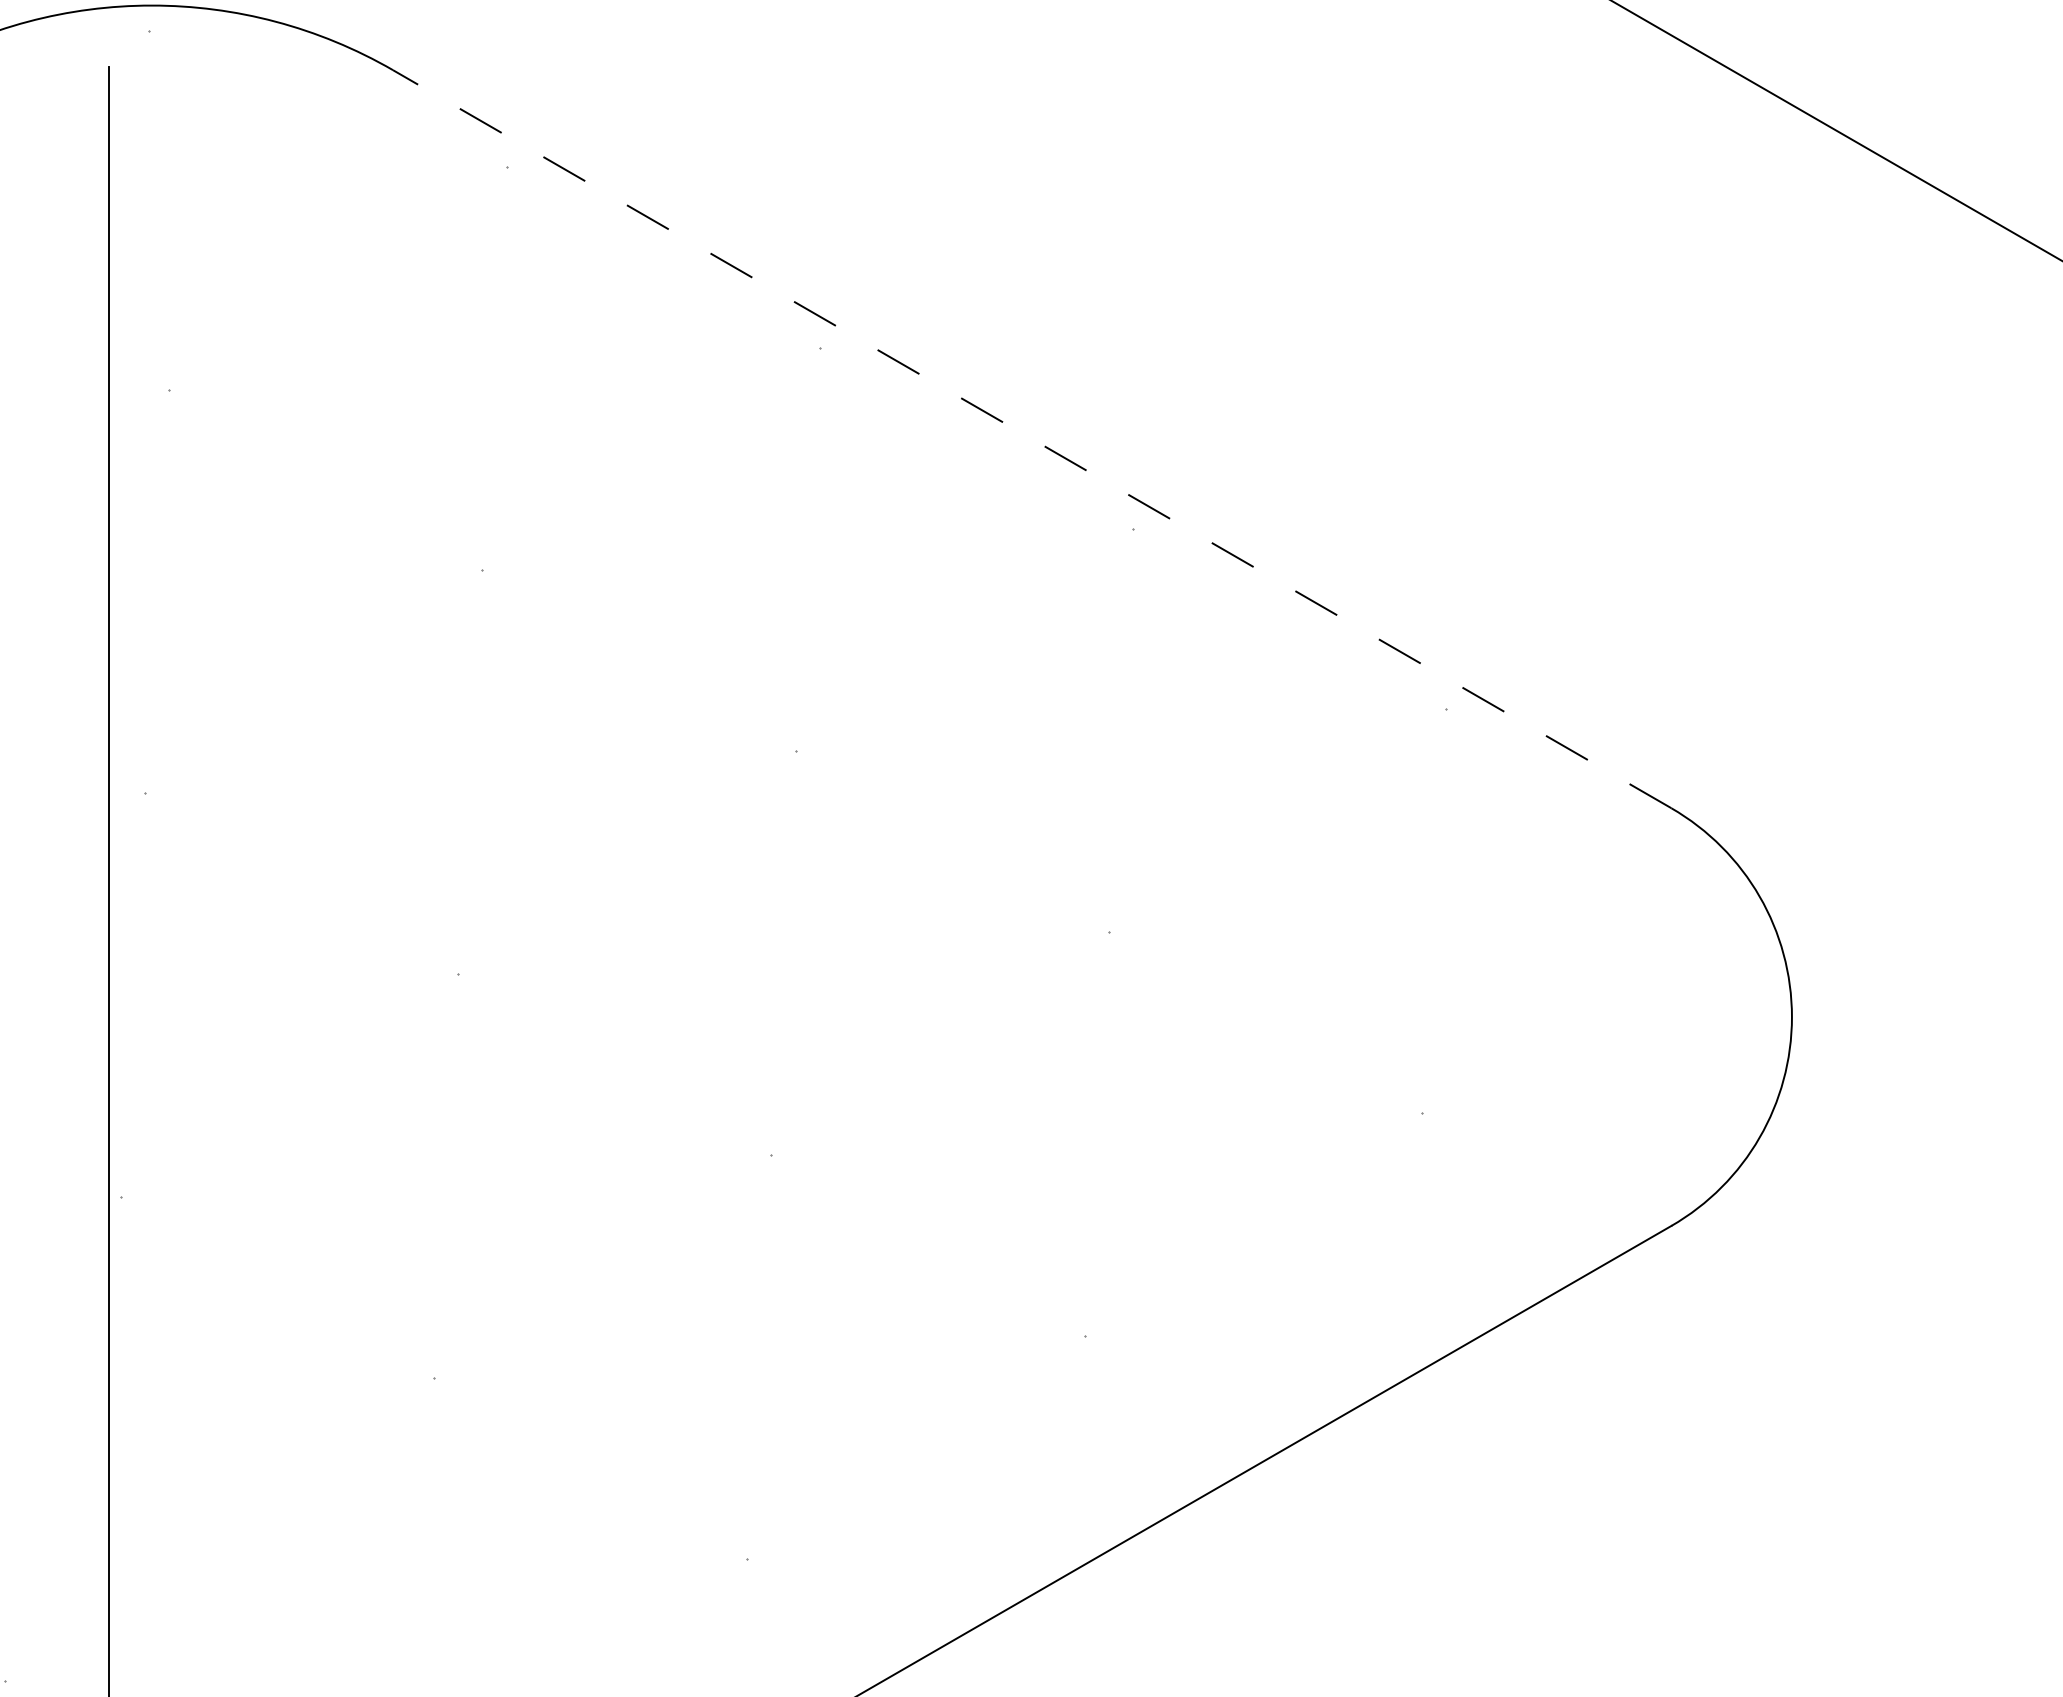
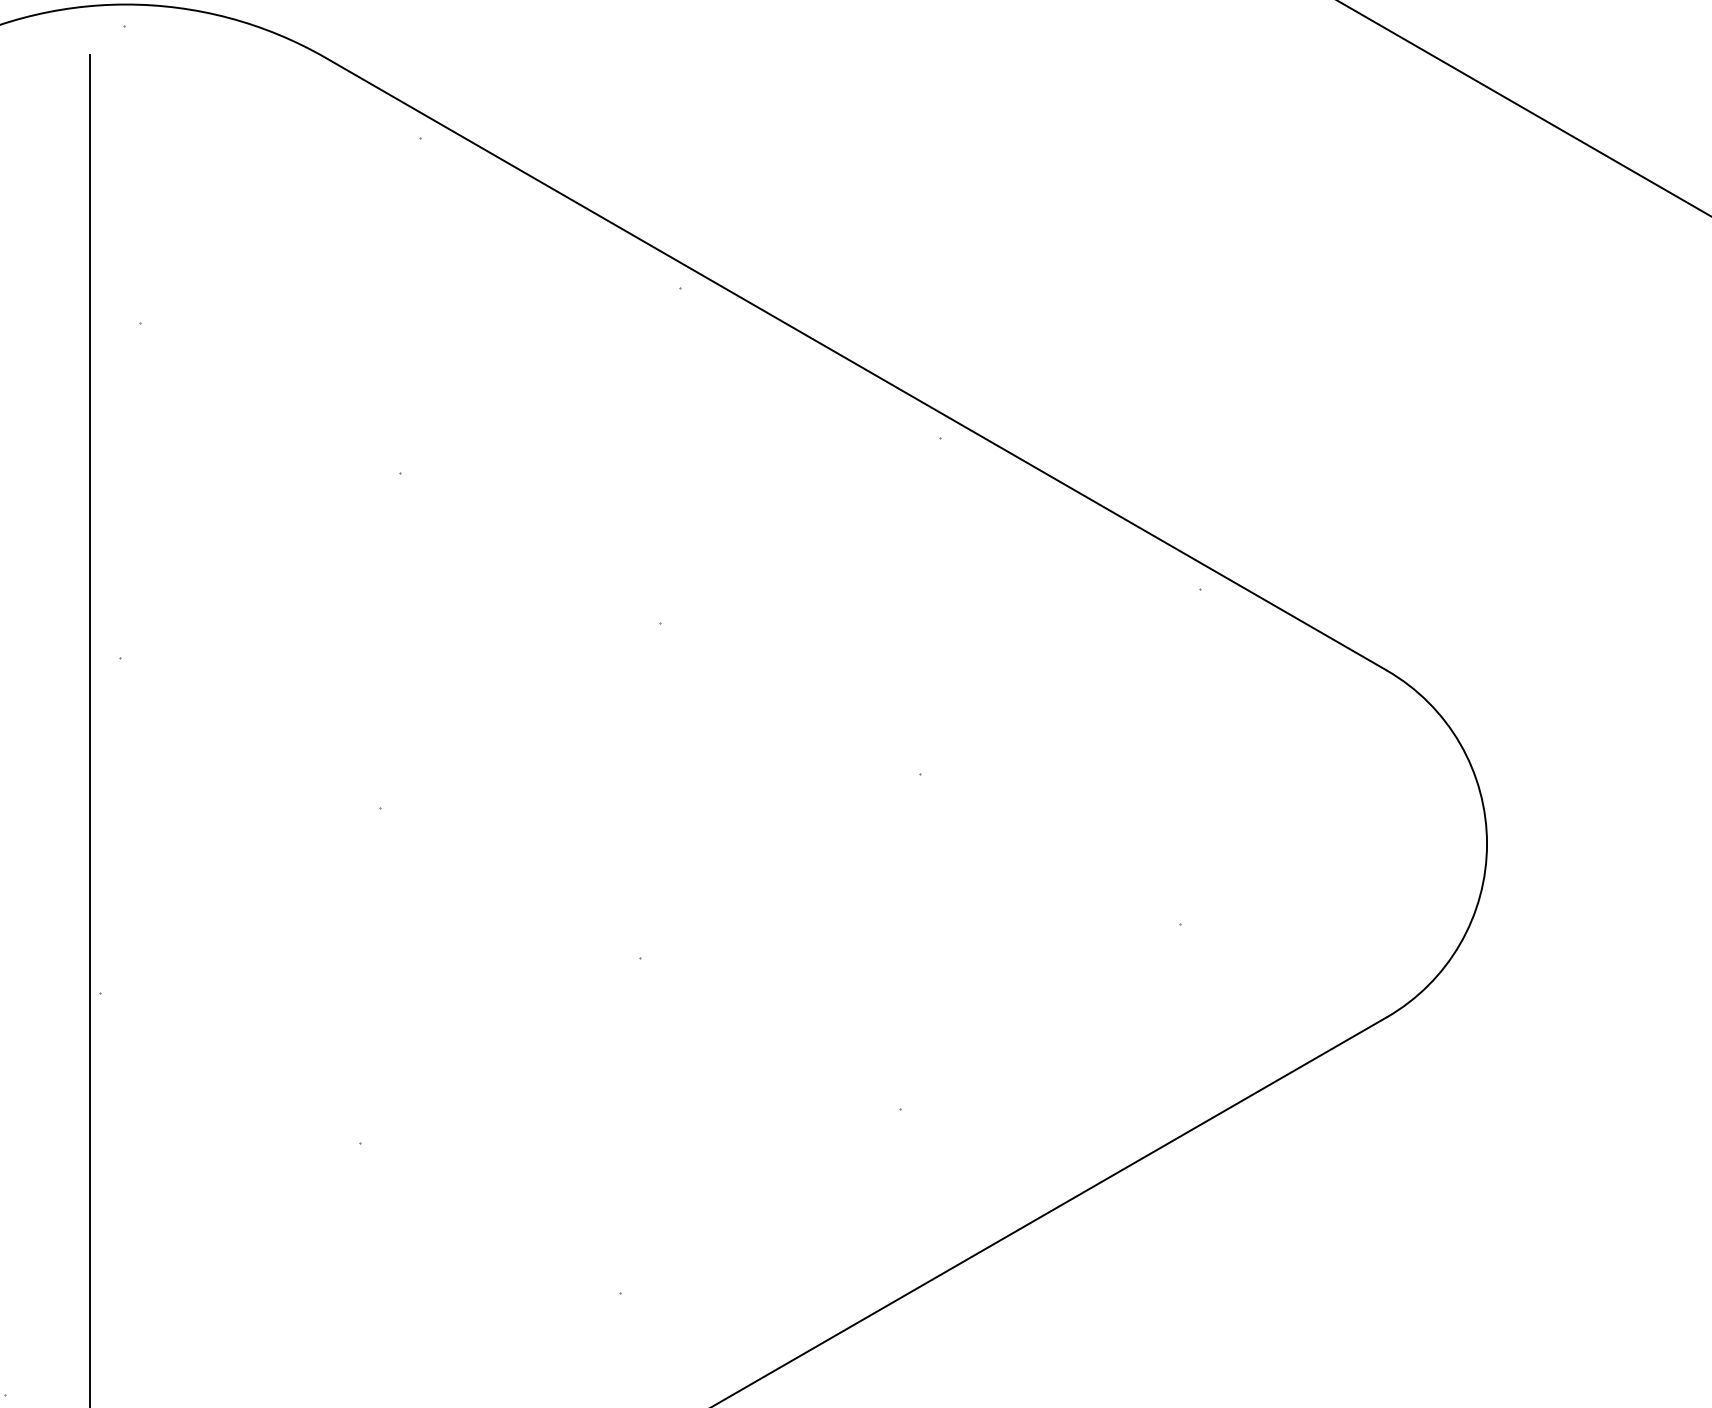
line: (1031, 438) -> (856, 363), dashed -> solid

